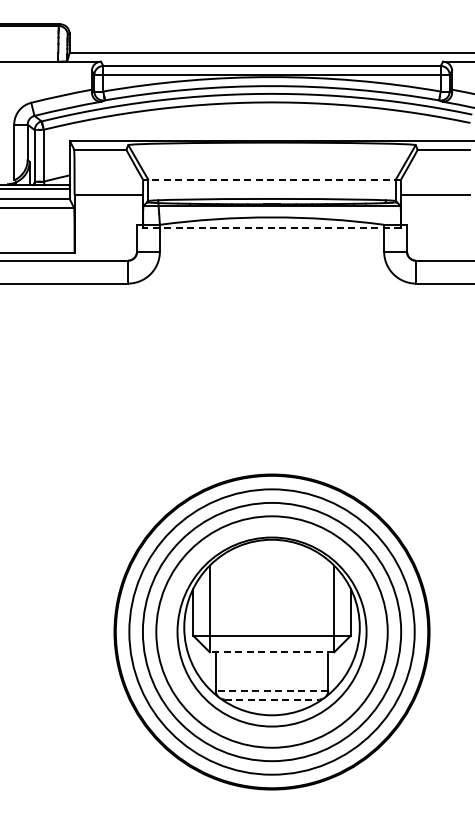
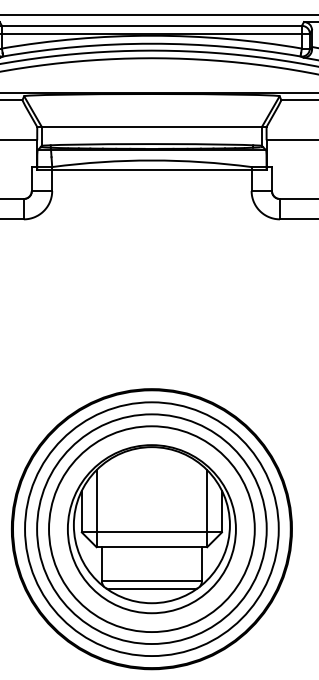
line: (272, 179) -> (152, 126), dashed -> solid
line: (272, 228) -> (152, 170), dashed -> solid
line: (271, 652) -> (151, 547), dashed -> solid
line: (271, 690) -> (151, 581), dashed -> solid
line: (272, 699) -> (152, 589), dashed -> solid

